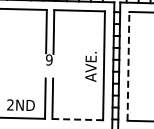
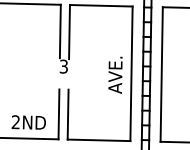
text: (49, 59) -> (64, 66), 9 -> 3
line: (128, 65) -> (161, 73), dashed -> solid
line: (77, 119) -> (98, 140), dashed -> solid

